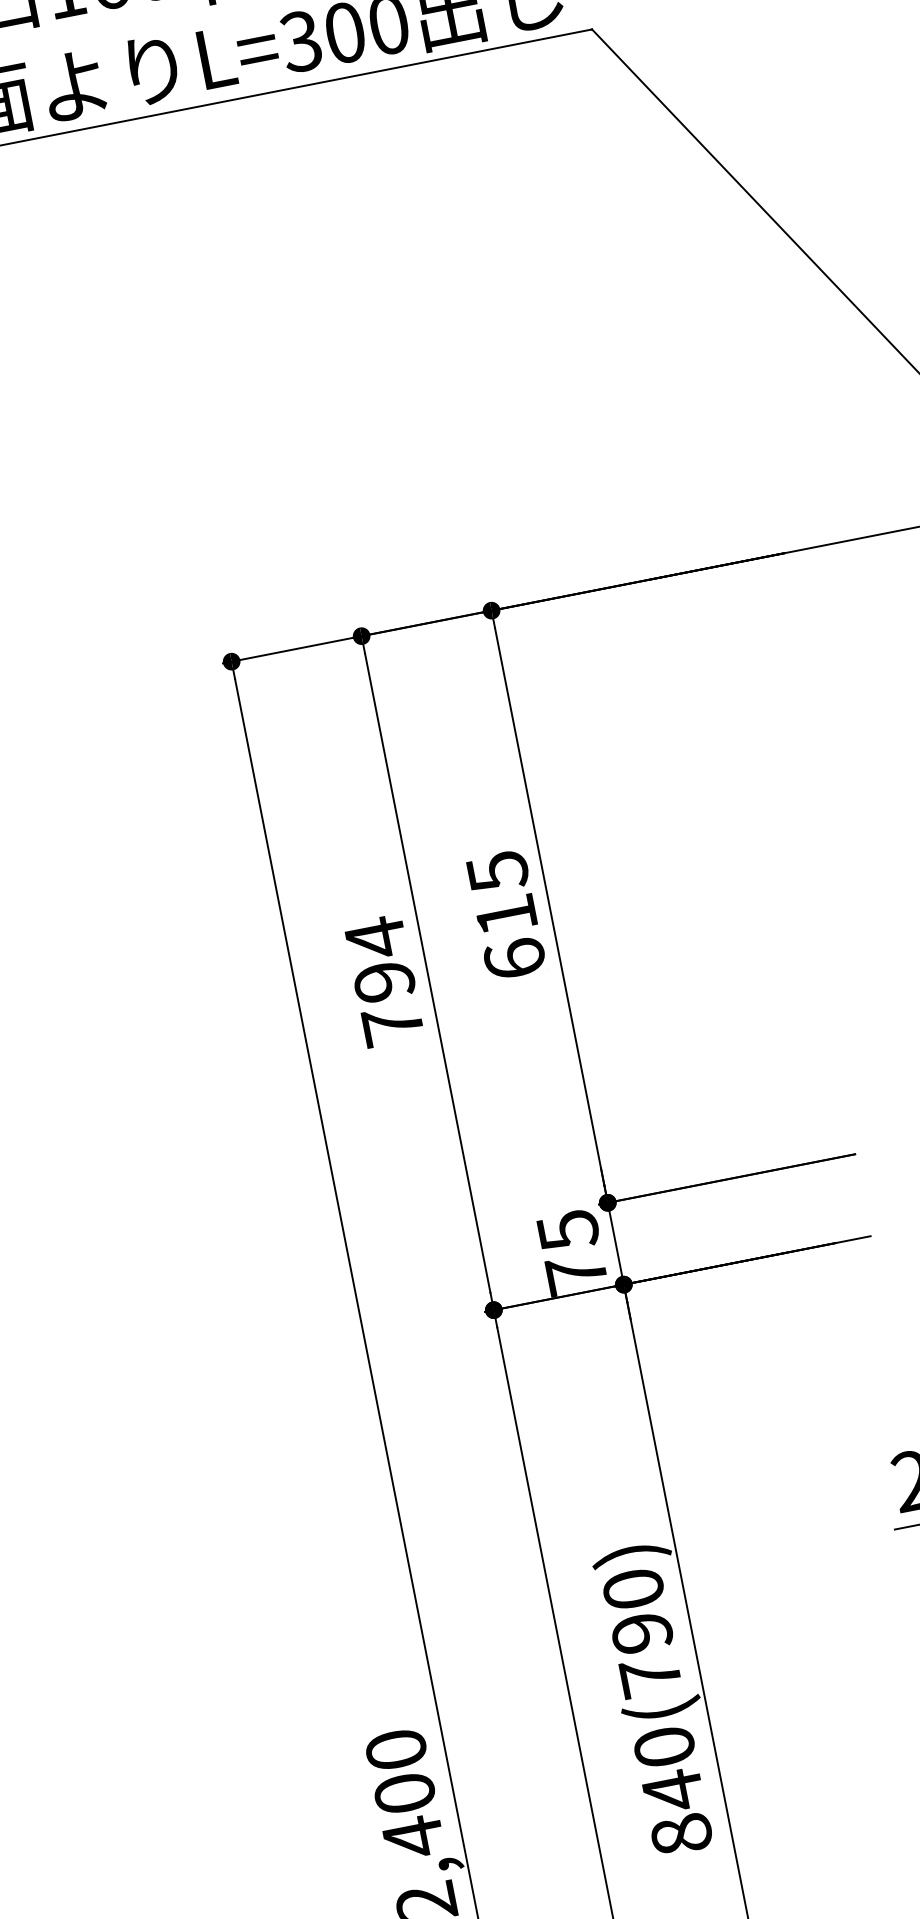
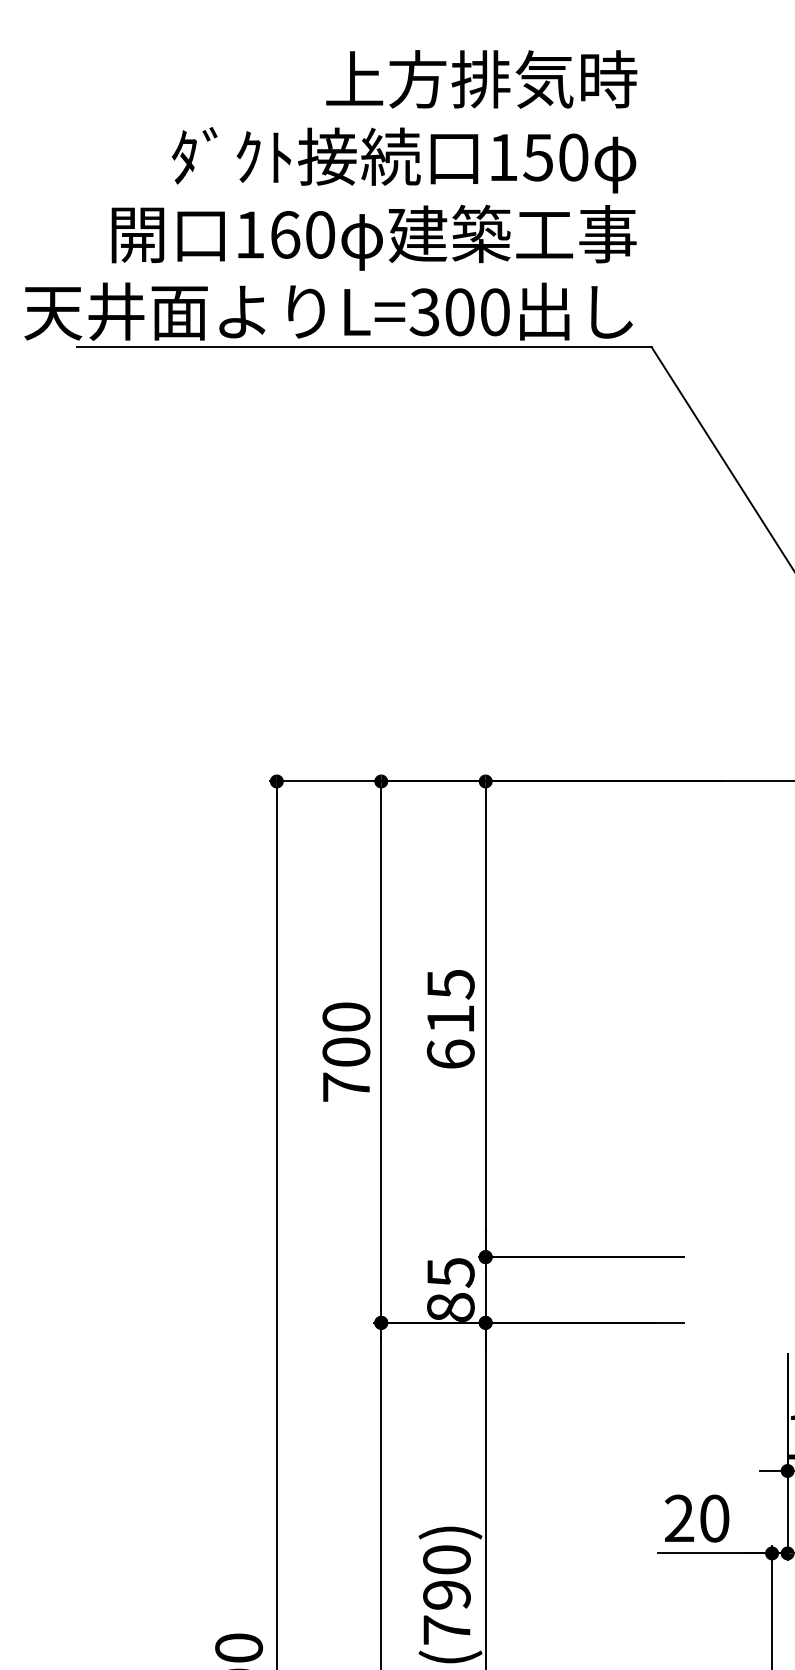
text: (379, 958) -> (346, 1033), 794 -> 700
text: (576, 1274) -> (450, 1307), 75 -> 85

